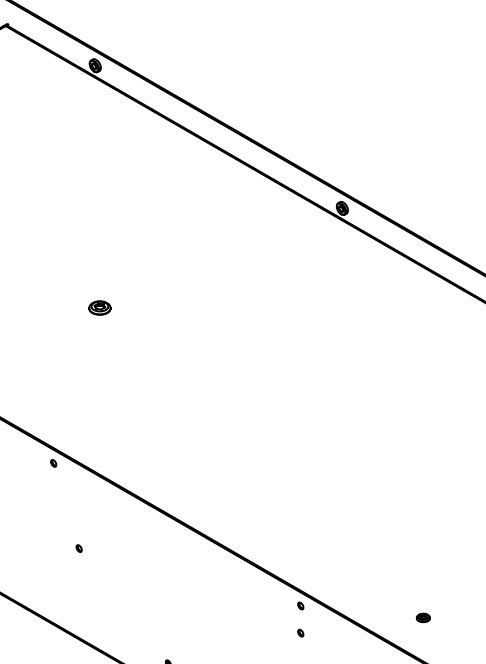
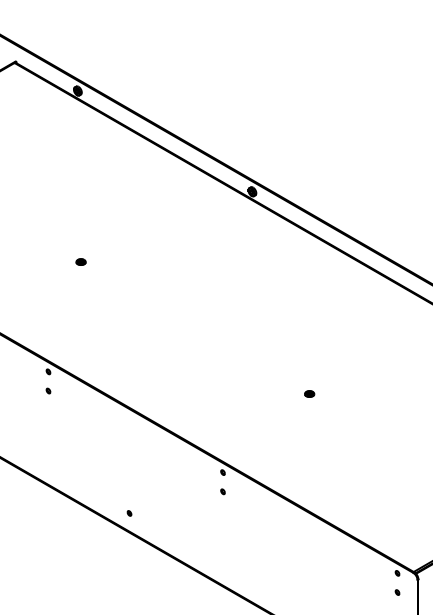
part: (99, 307) -> (80, 261), size x0.62
part: (79, 547) -> (48, 390), moved
part: (423, 617) -> (309, 393), moved

